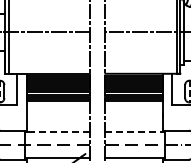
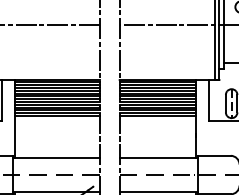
line: (57, 132) -> (55, 158), dashed -> solid
line: (134, 132) -> (158, 158), dashed -> solid

